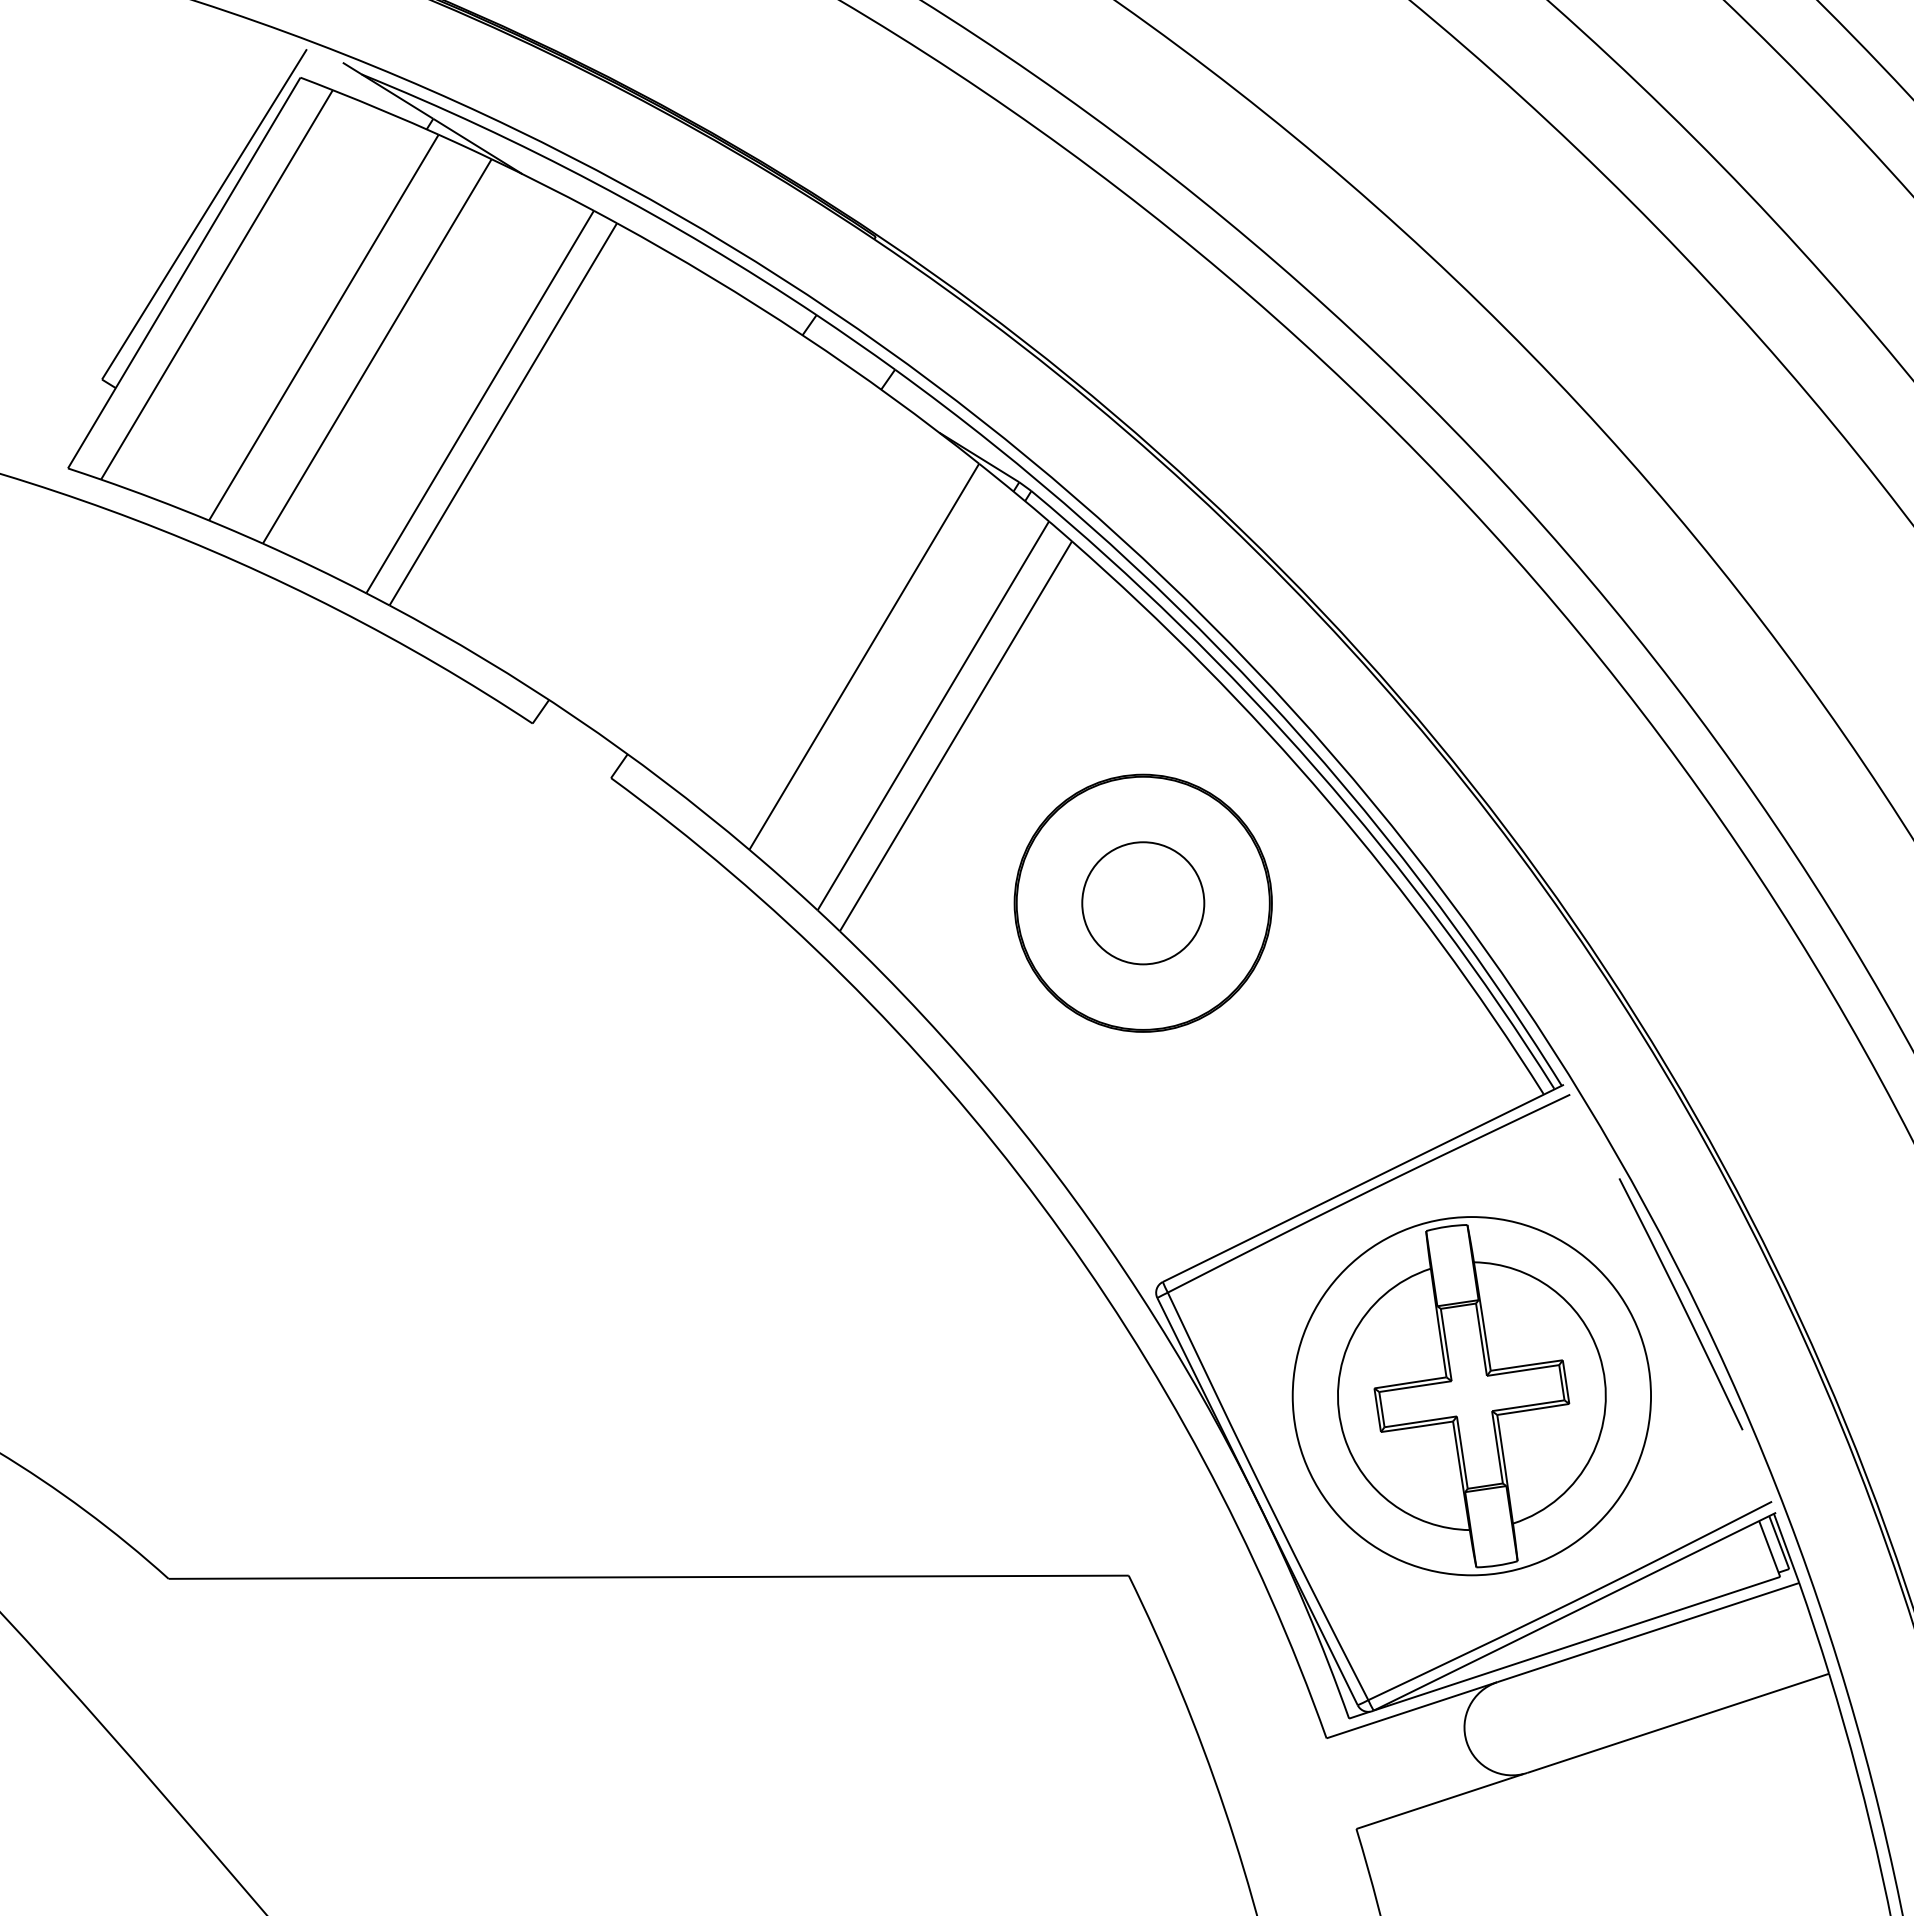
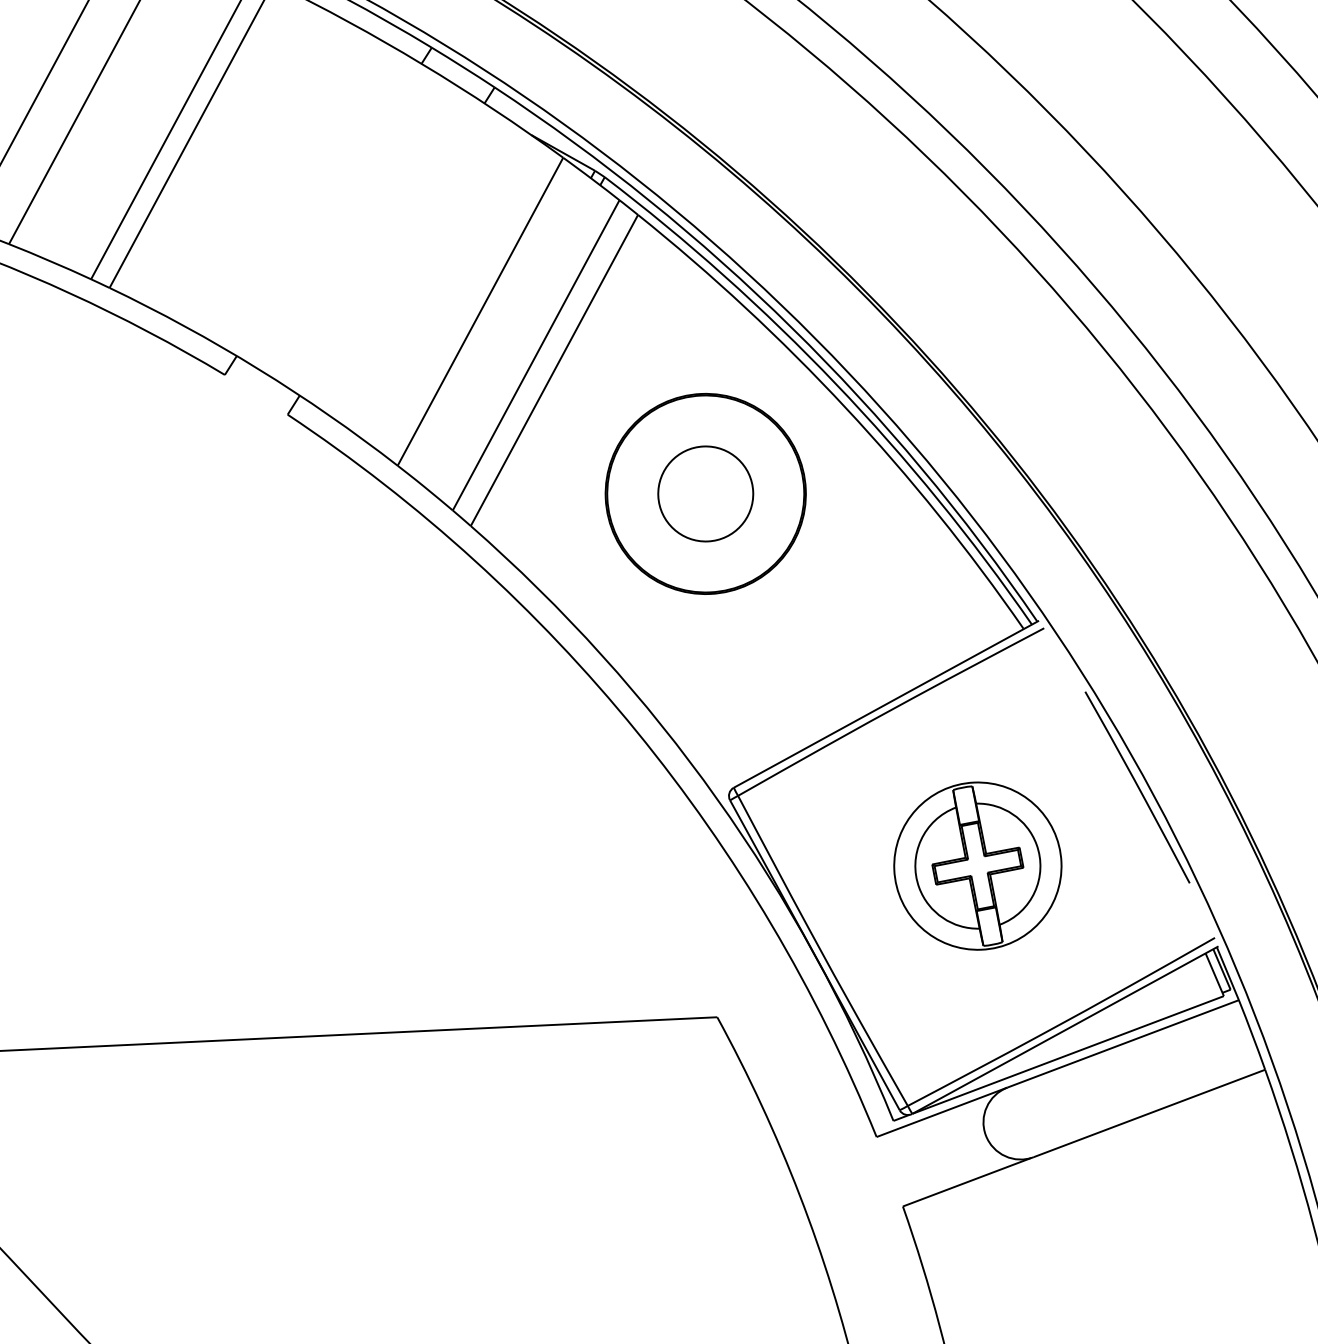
part: (1471, 1396) -> (977, 866), size x0.6

